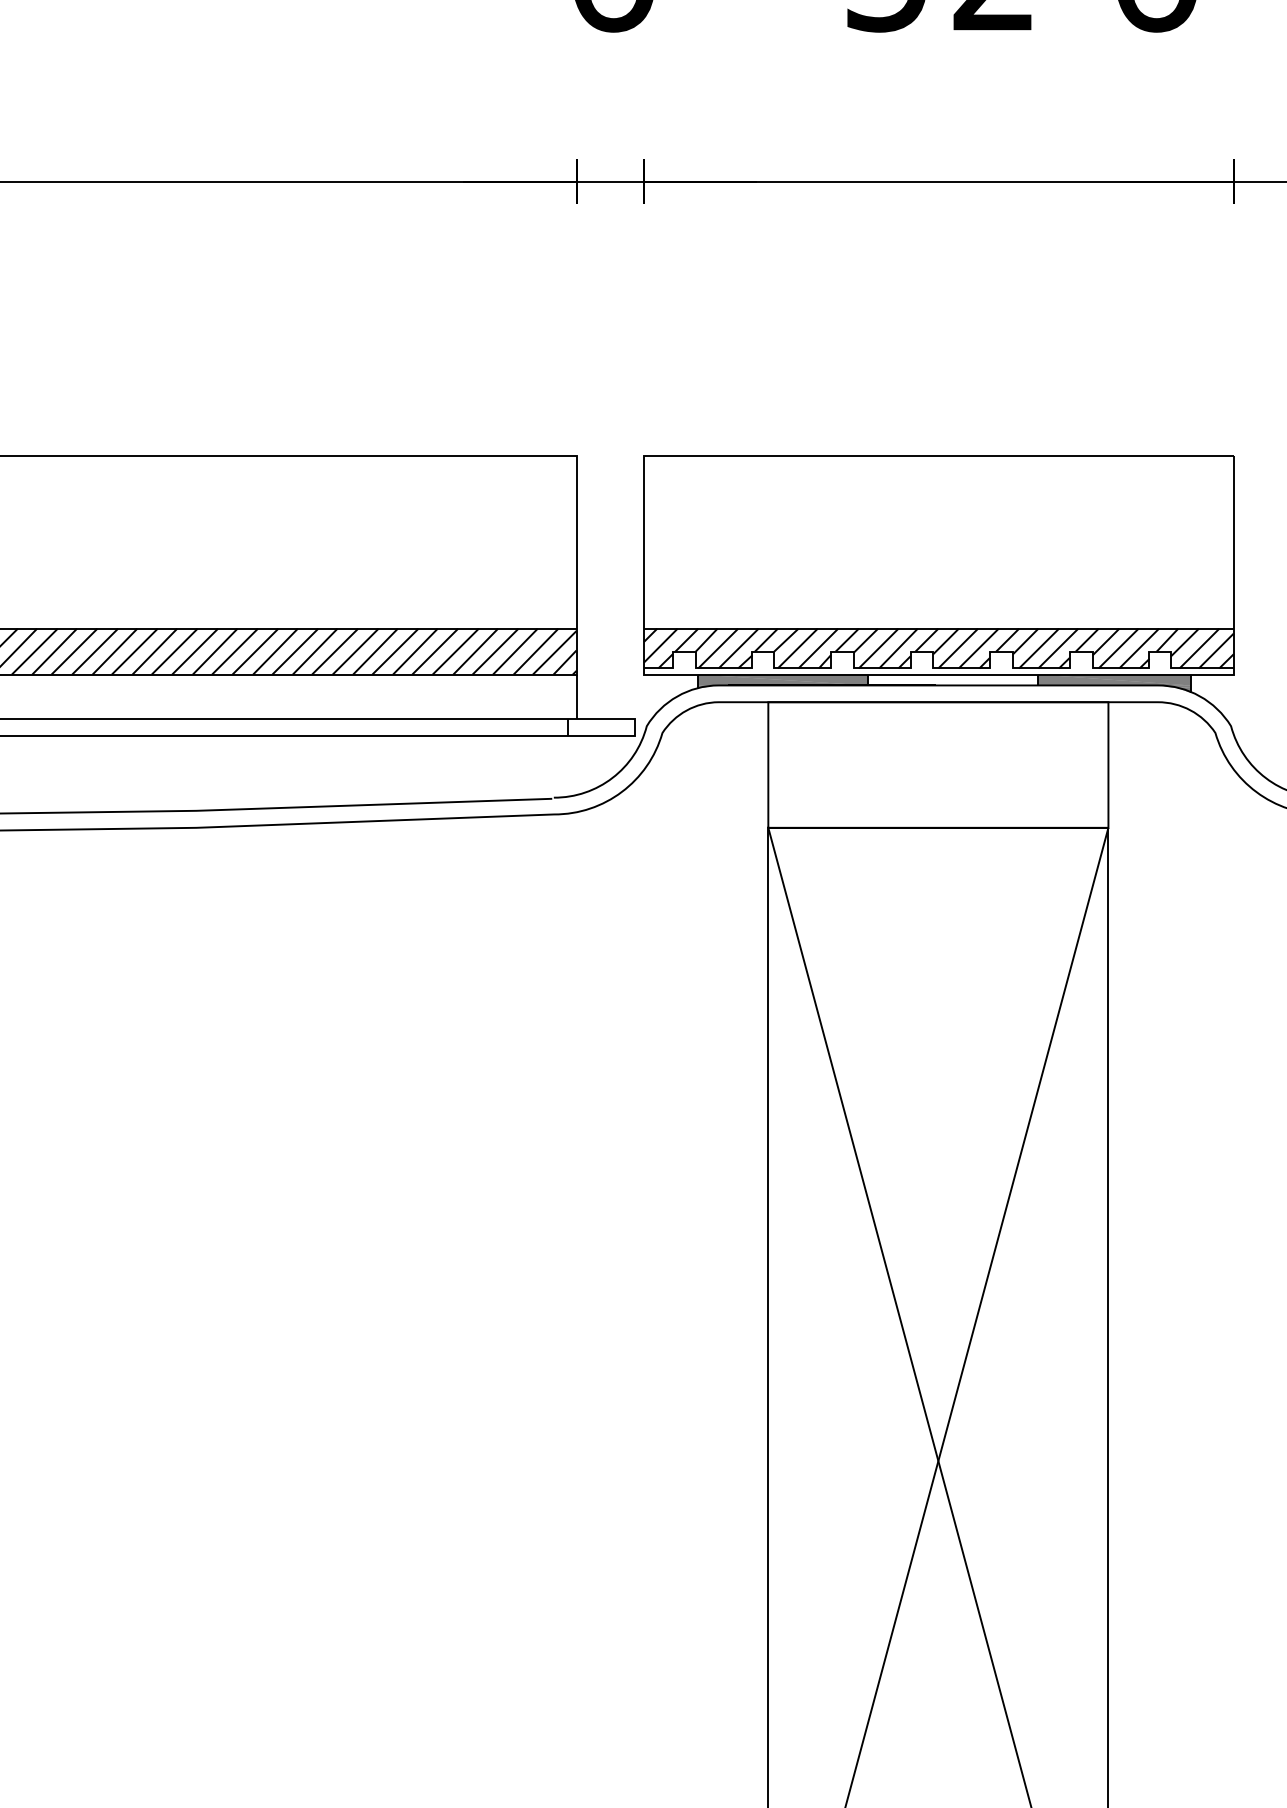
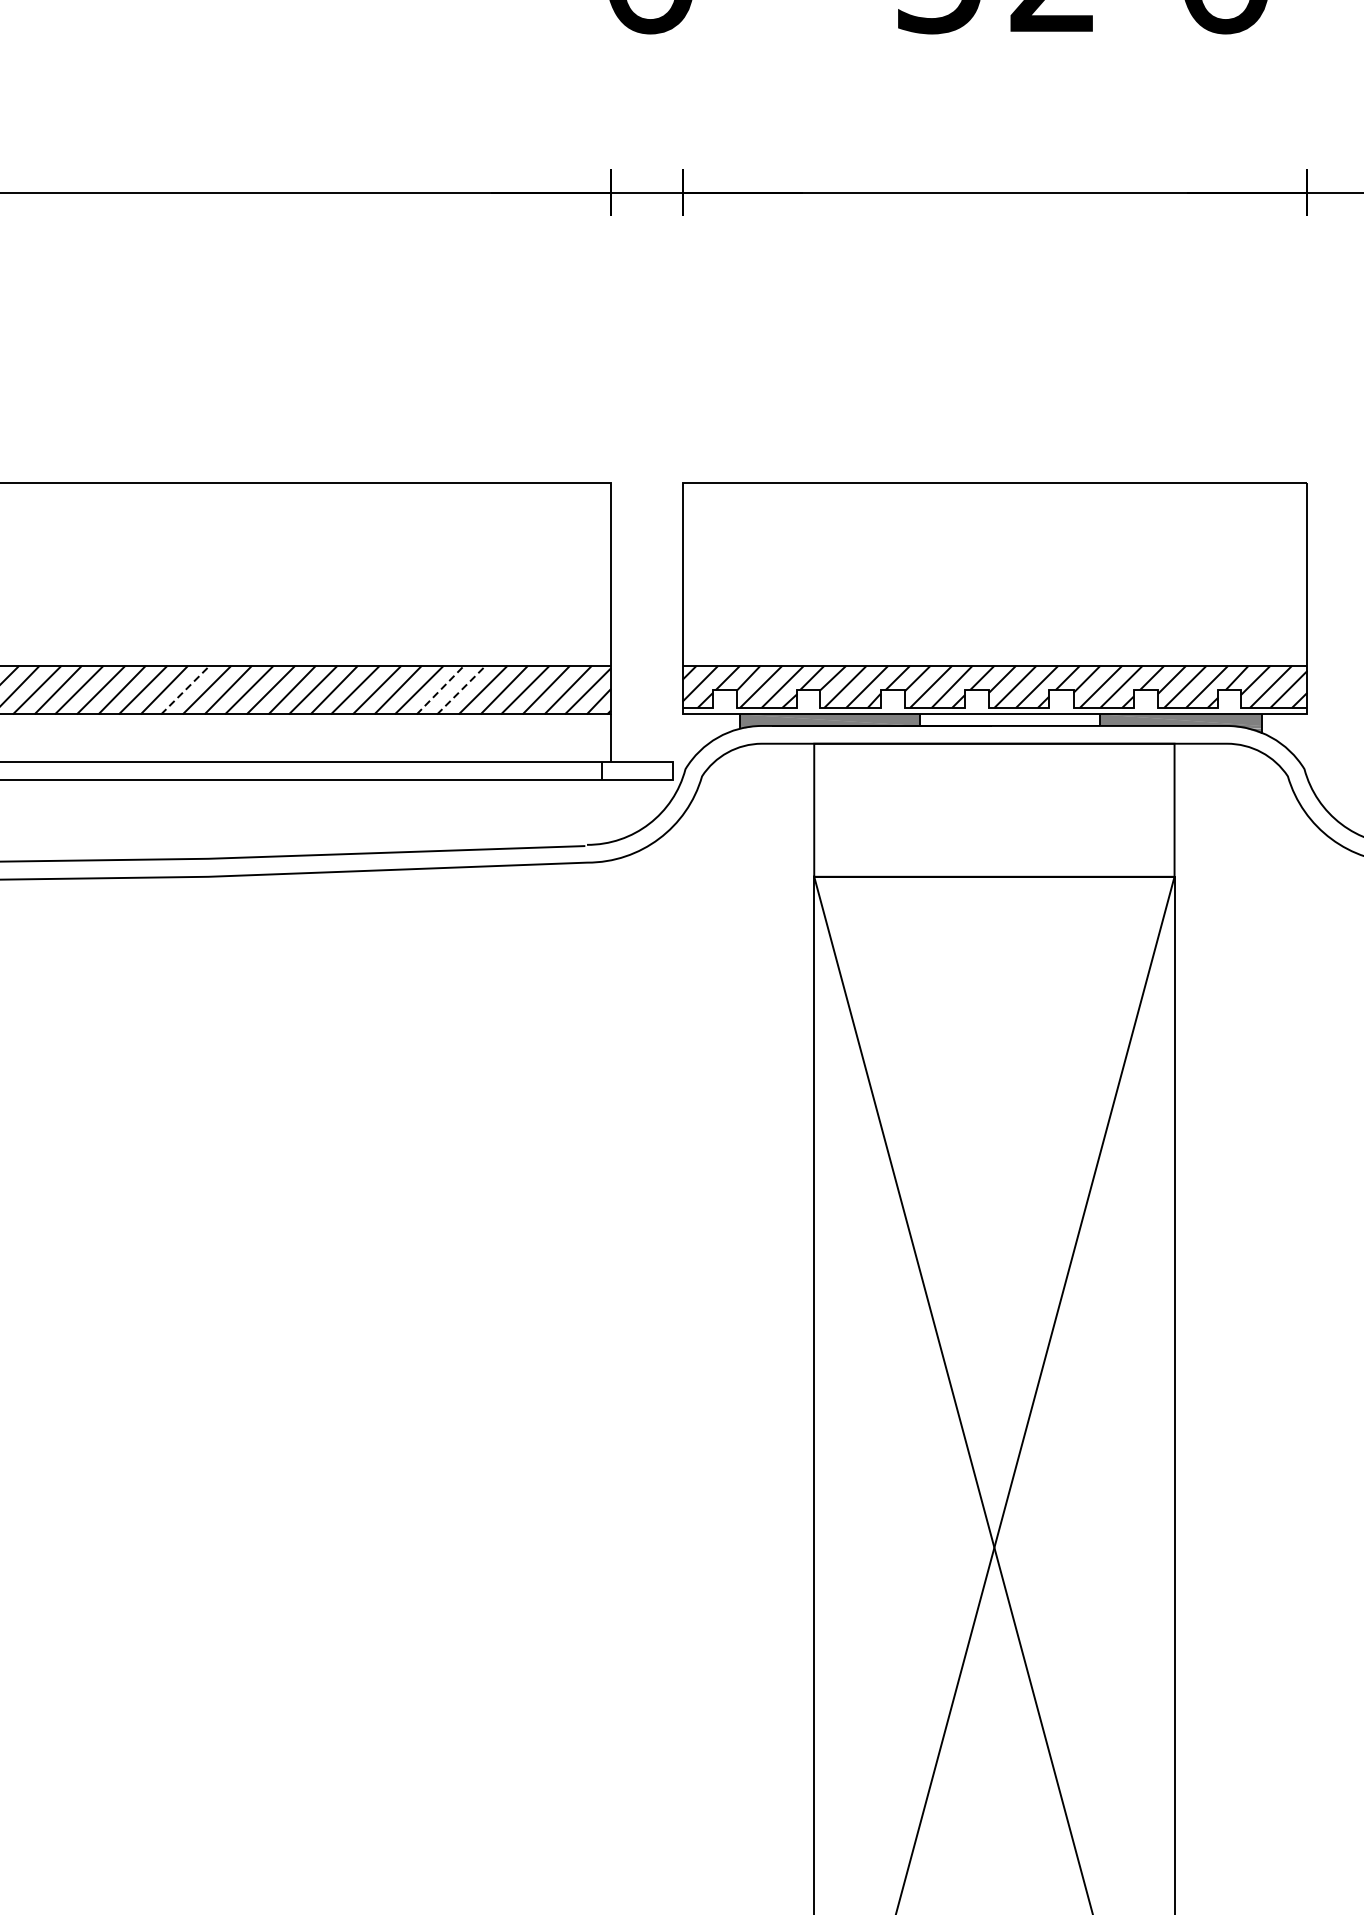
line: (175, 651) -> (186, 690), solid -> dashed
line: (415, 651) -> (440, 690), solid -> dashed
line: (435, 651) -> (461, 690), solid -> dashed

